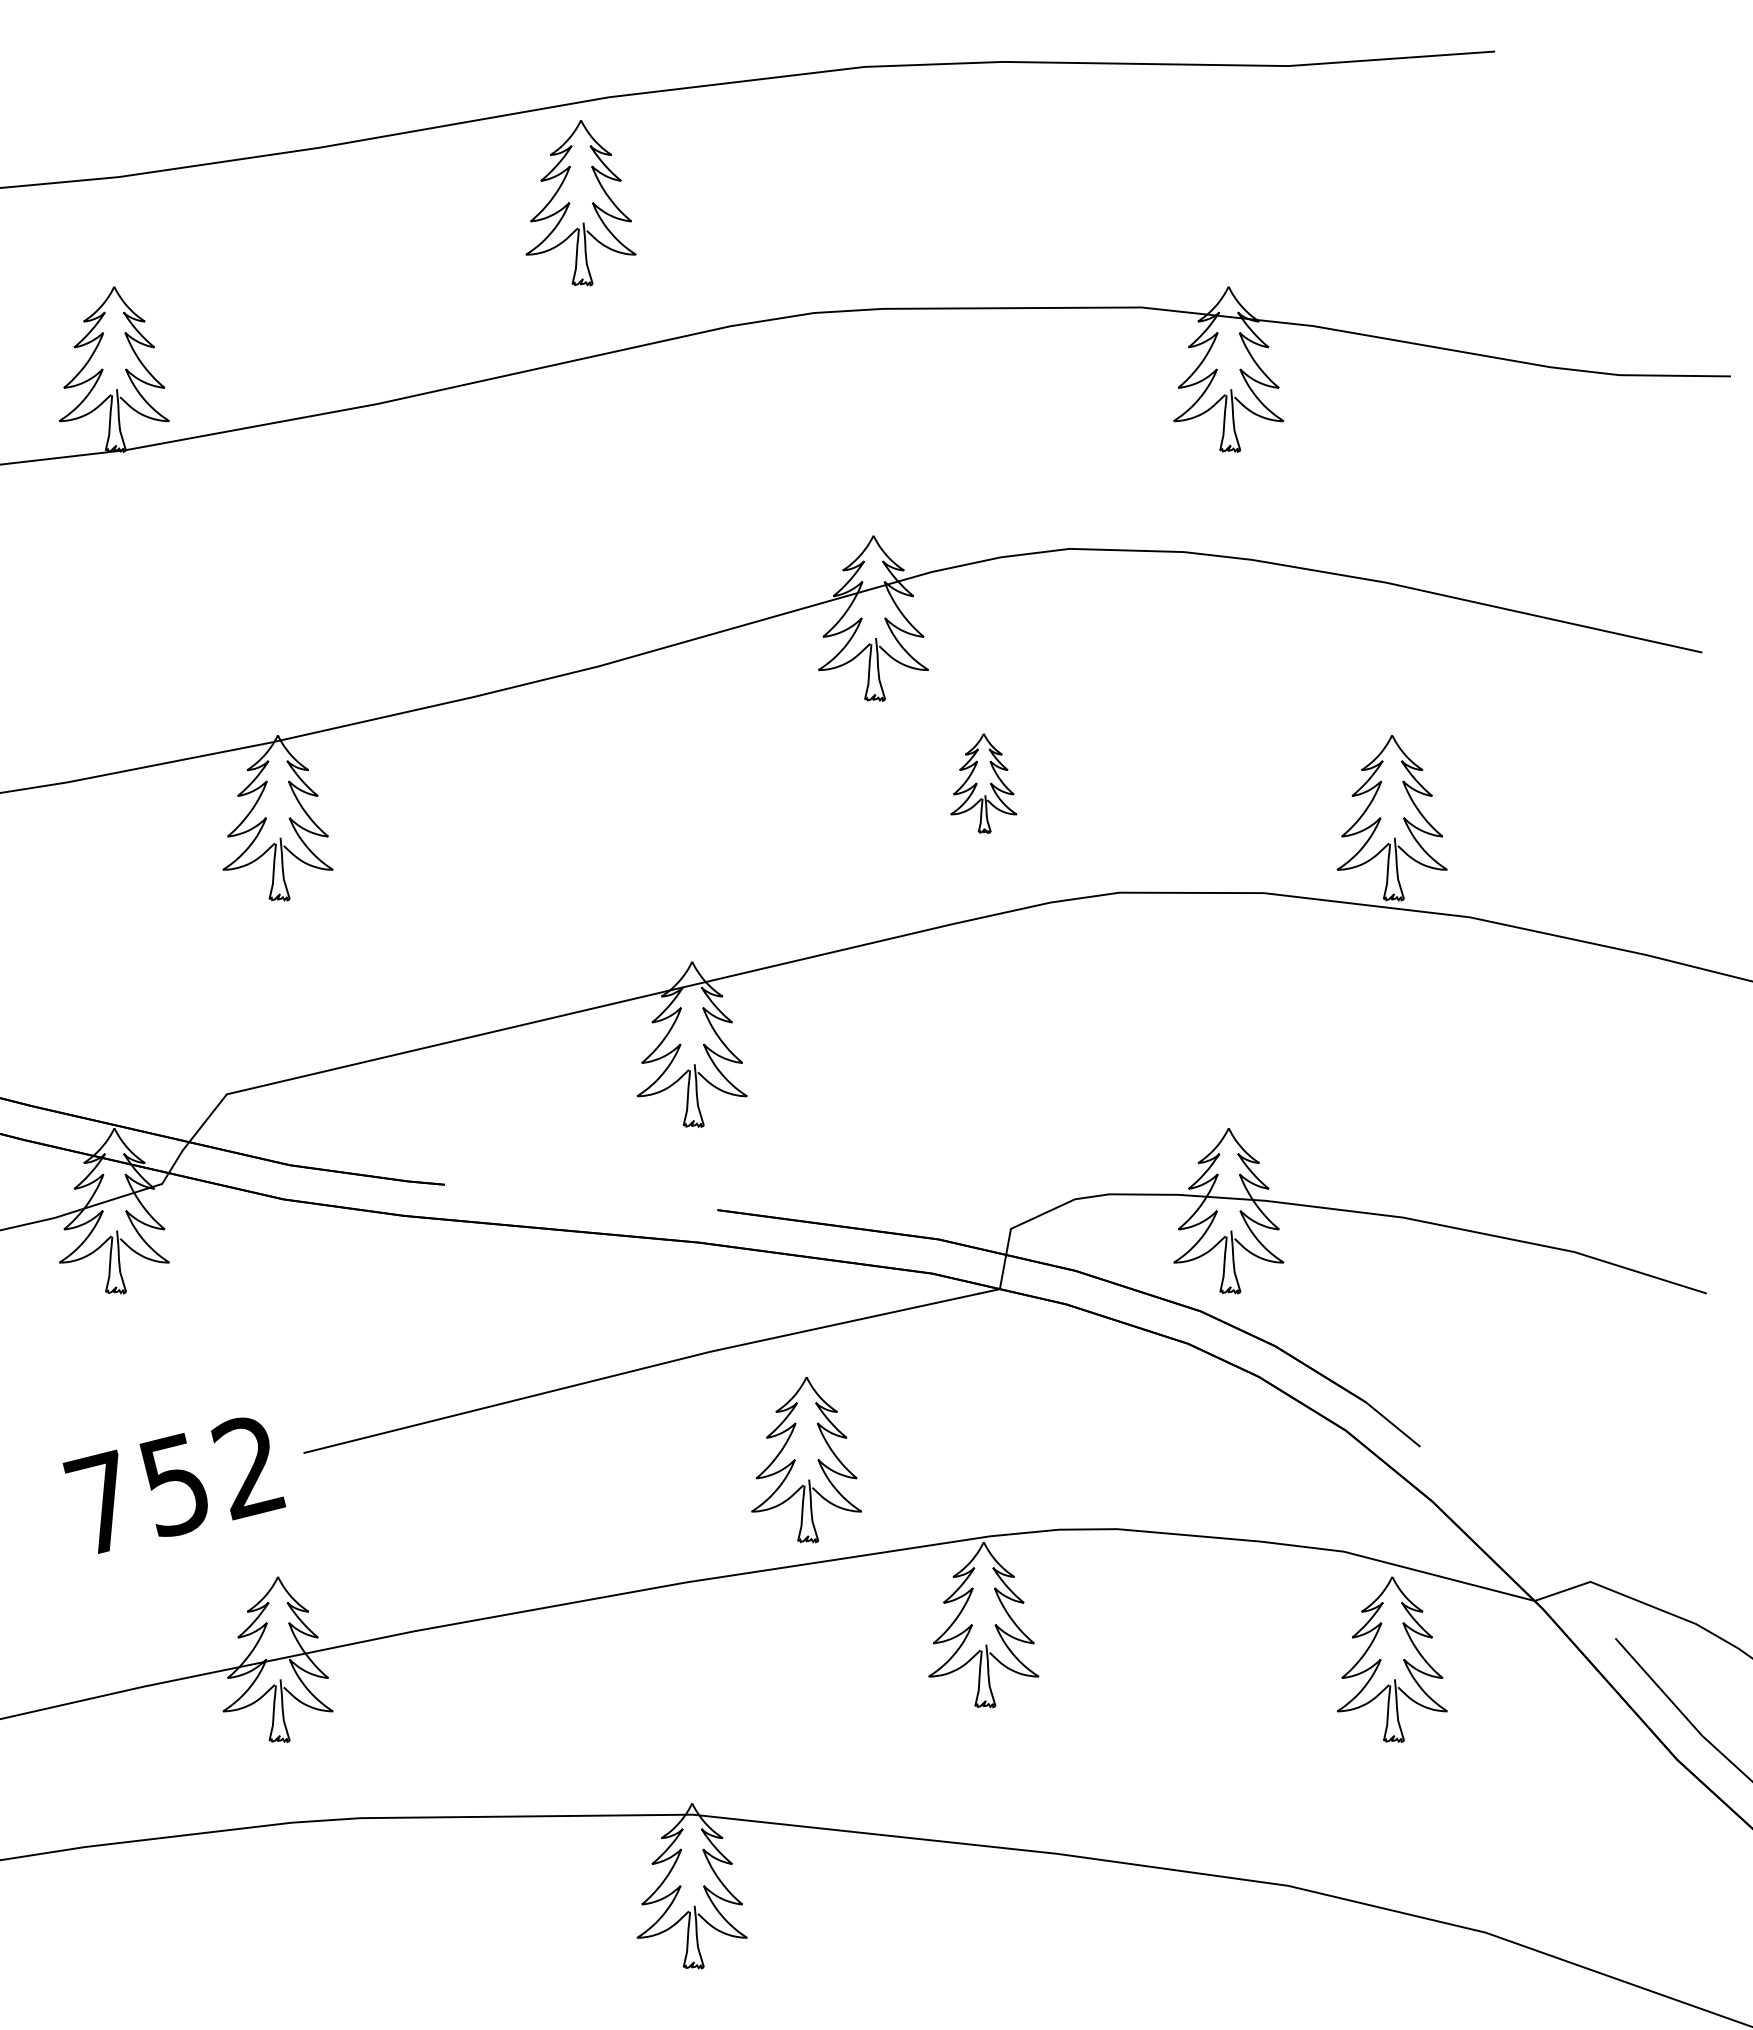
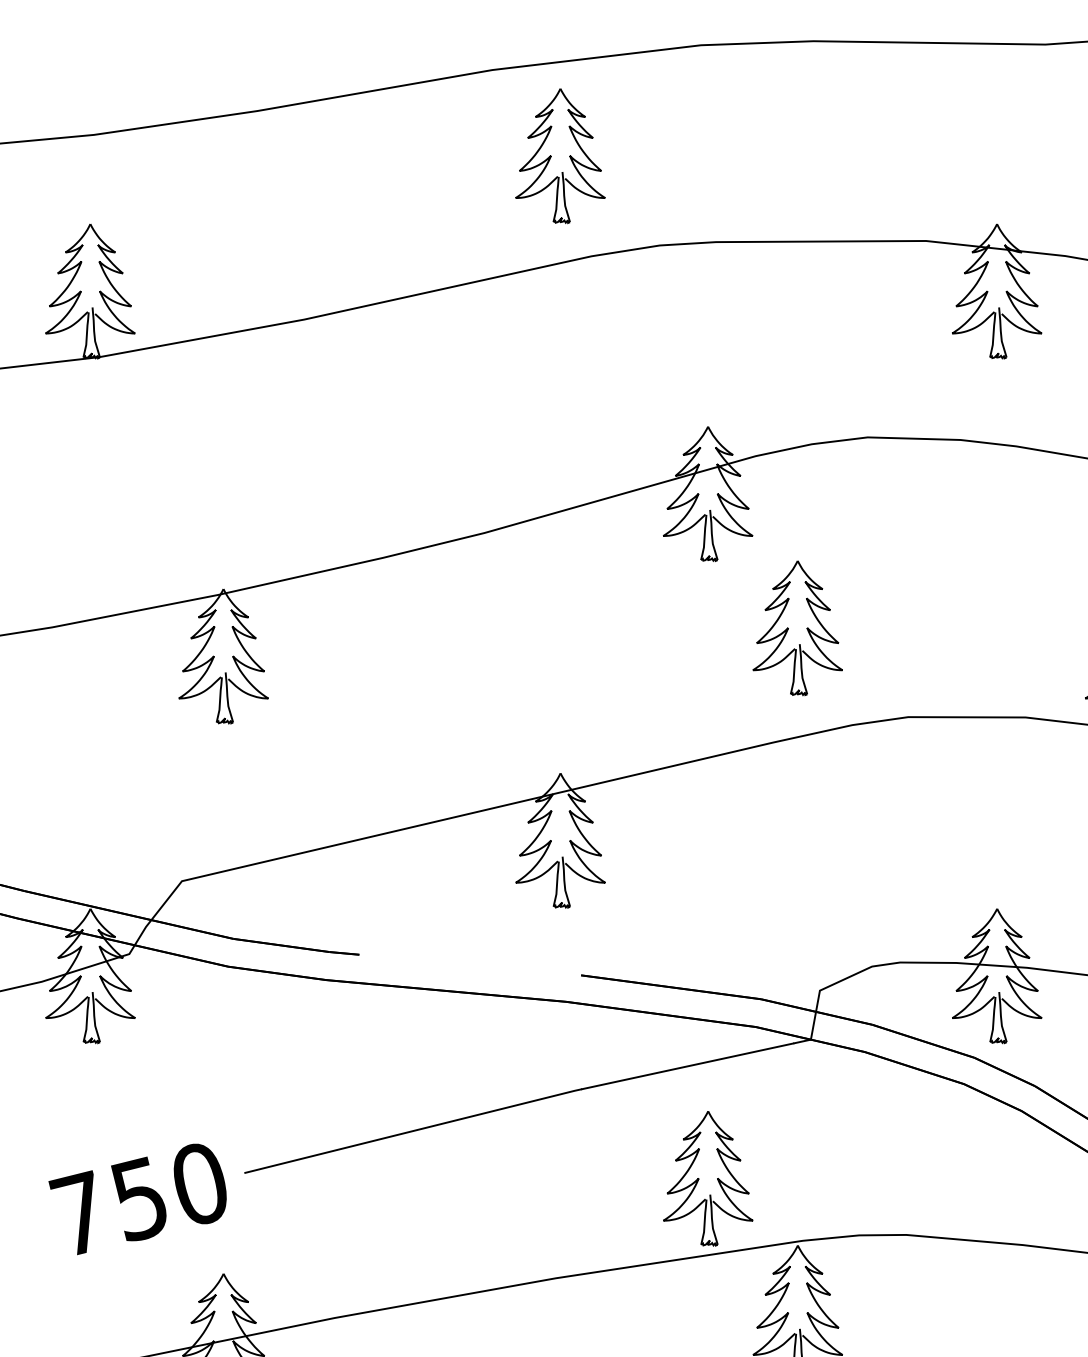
part: (580, 203) -> (560, 156), moved
part: (983, 783) -> (797, 628), size x1.67
part: (806, 1460) -> (708, 1179), moved
text: (248, 1468) -> (199, 1185), 752 -> 750

